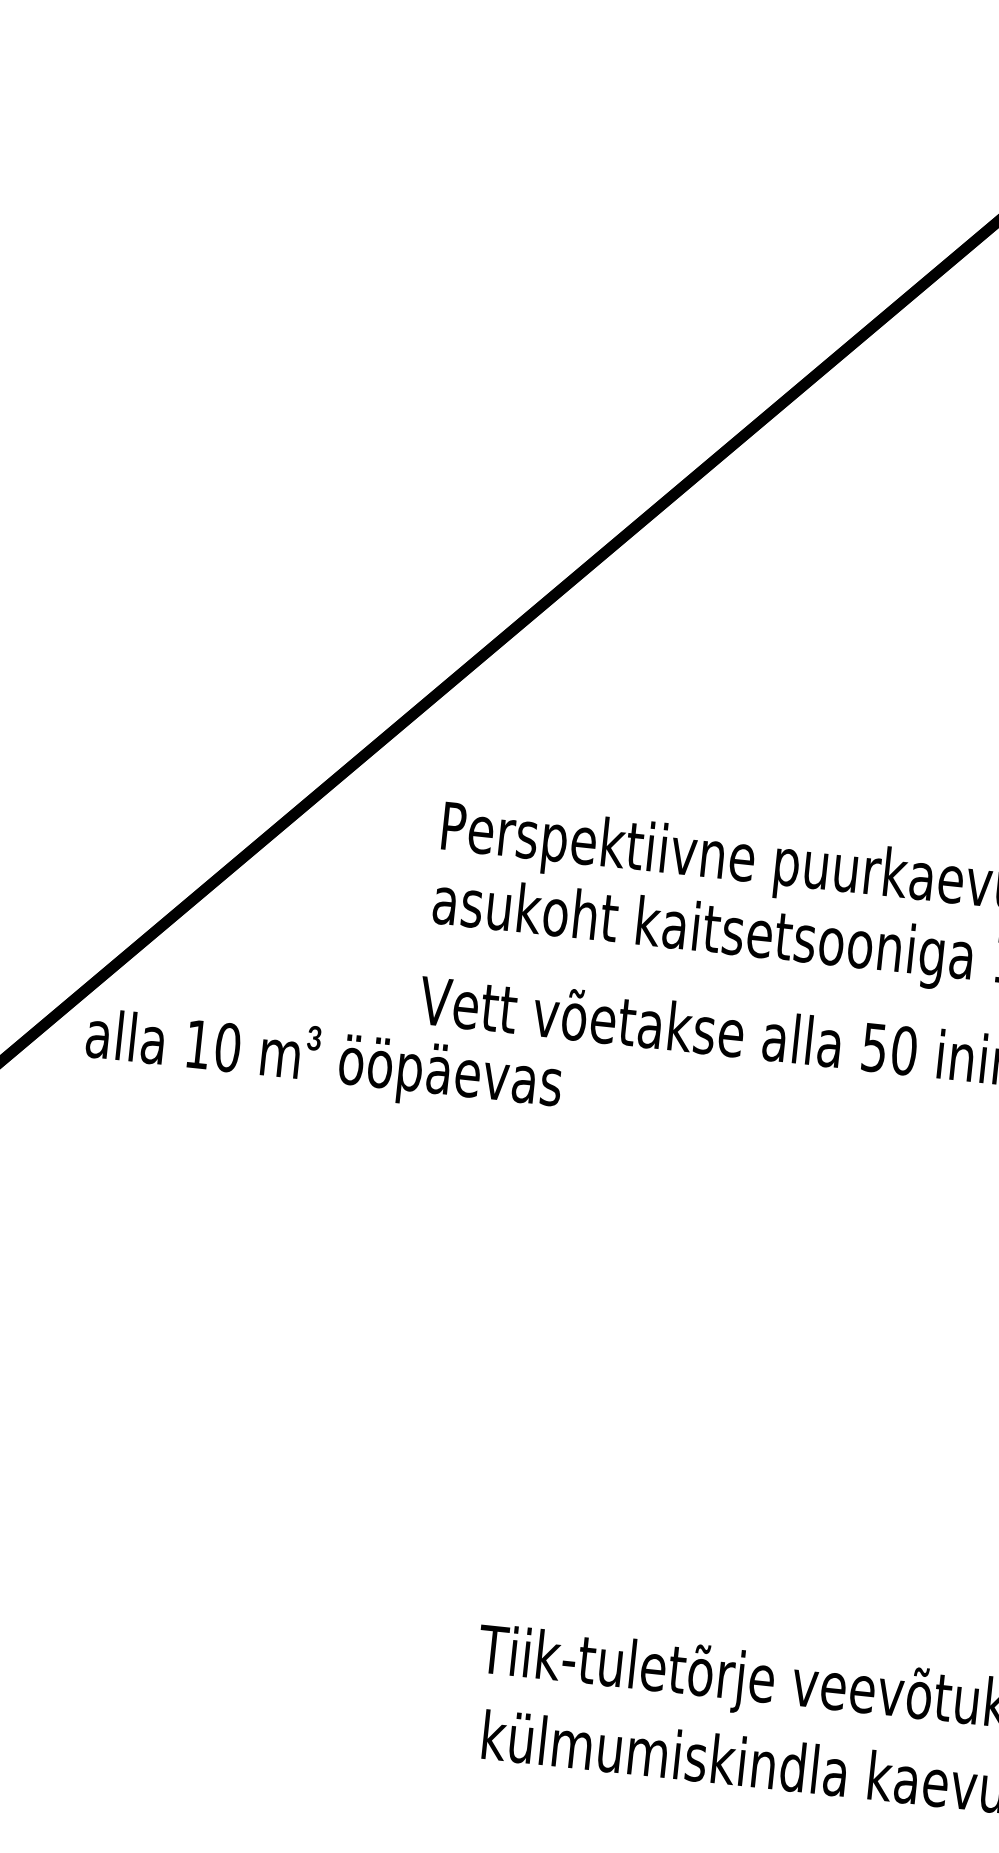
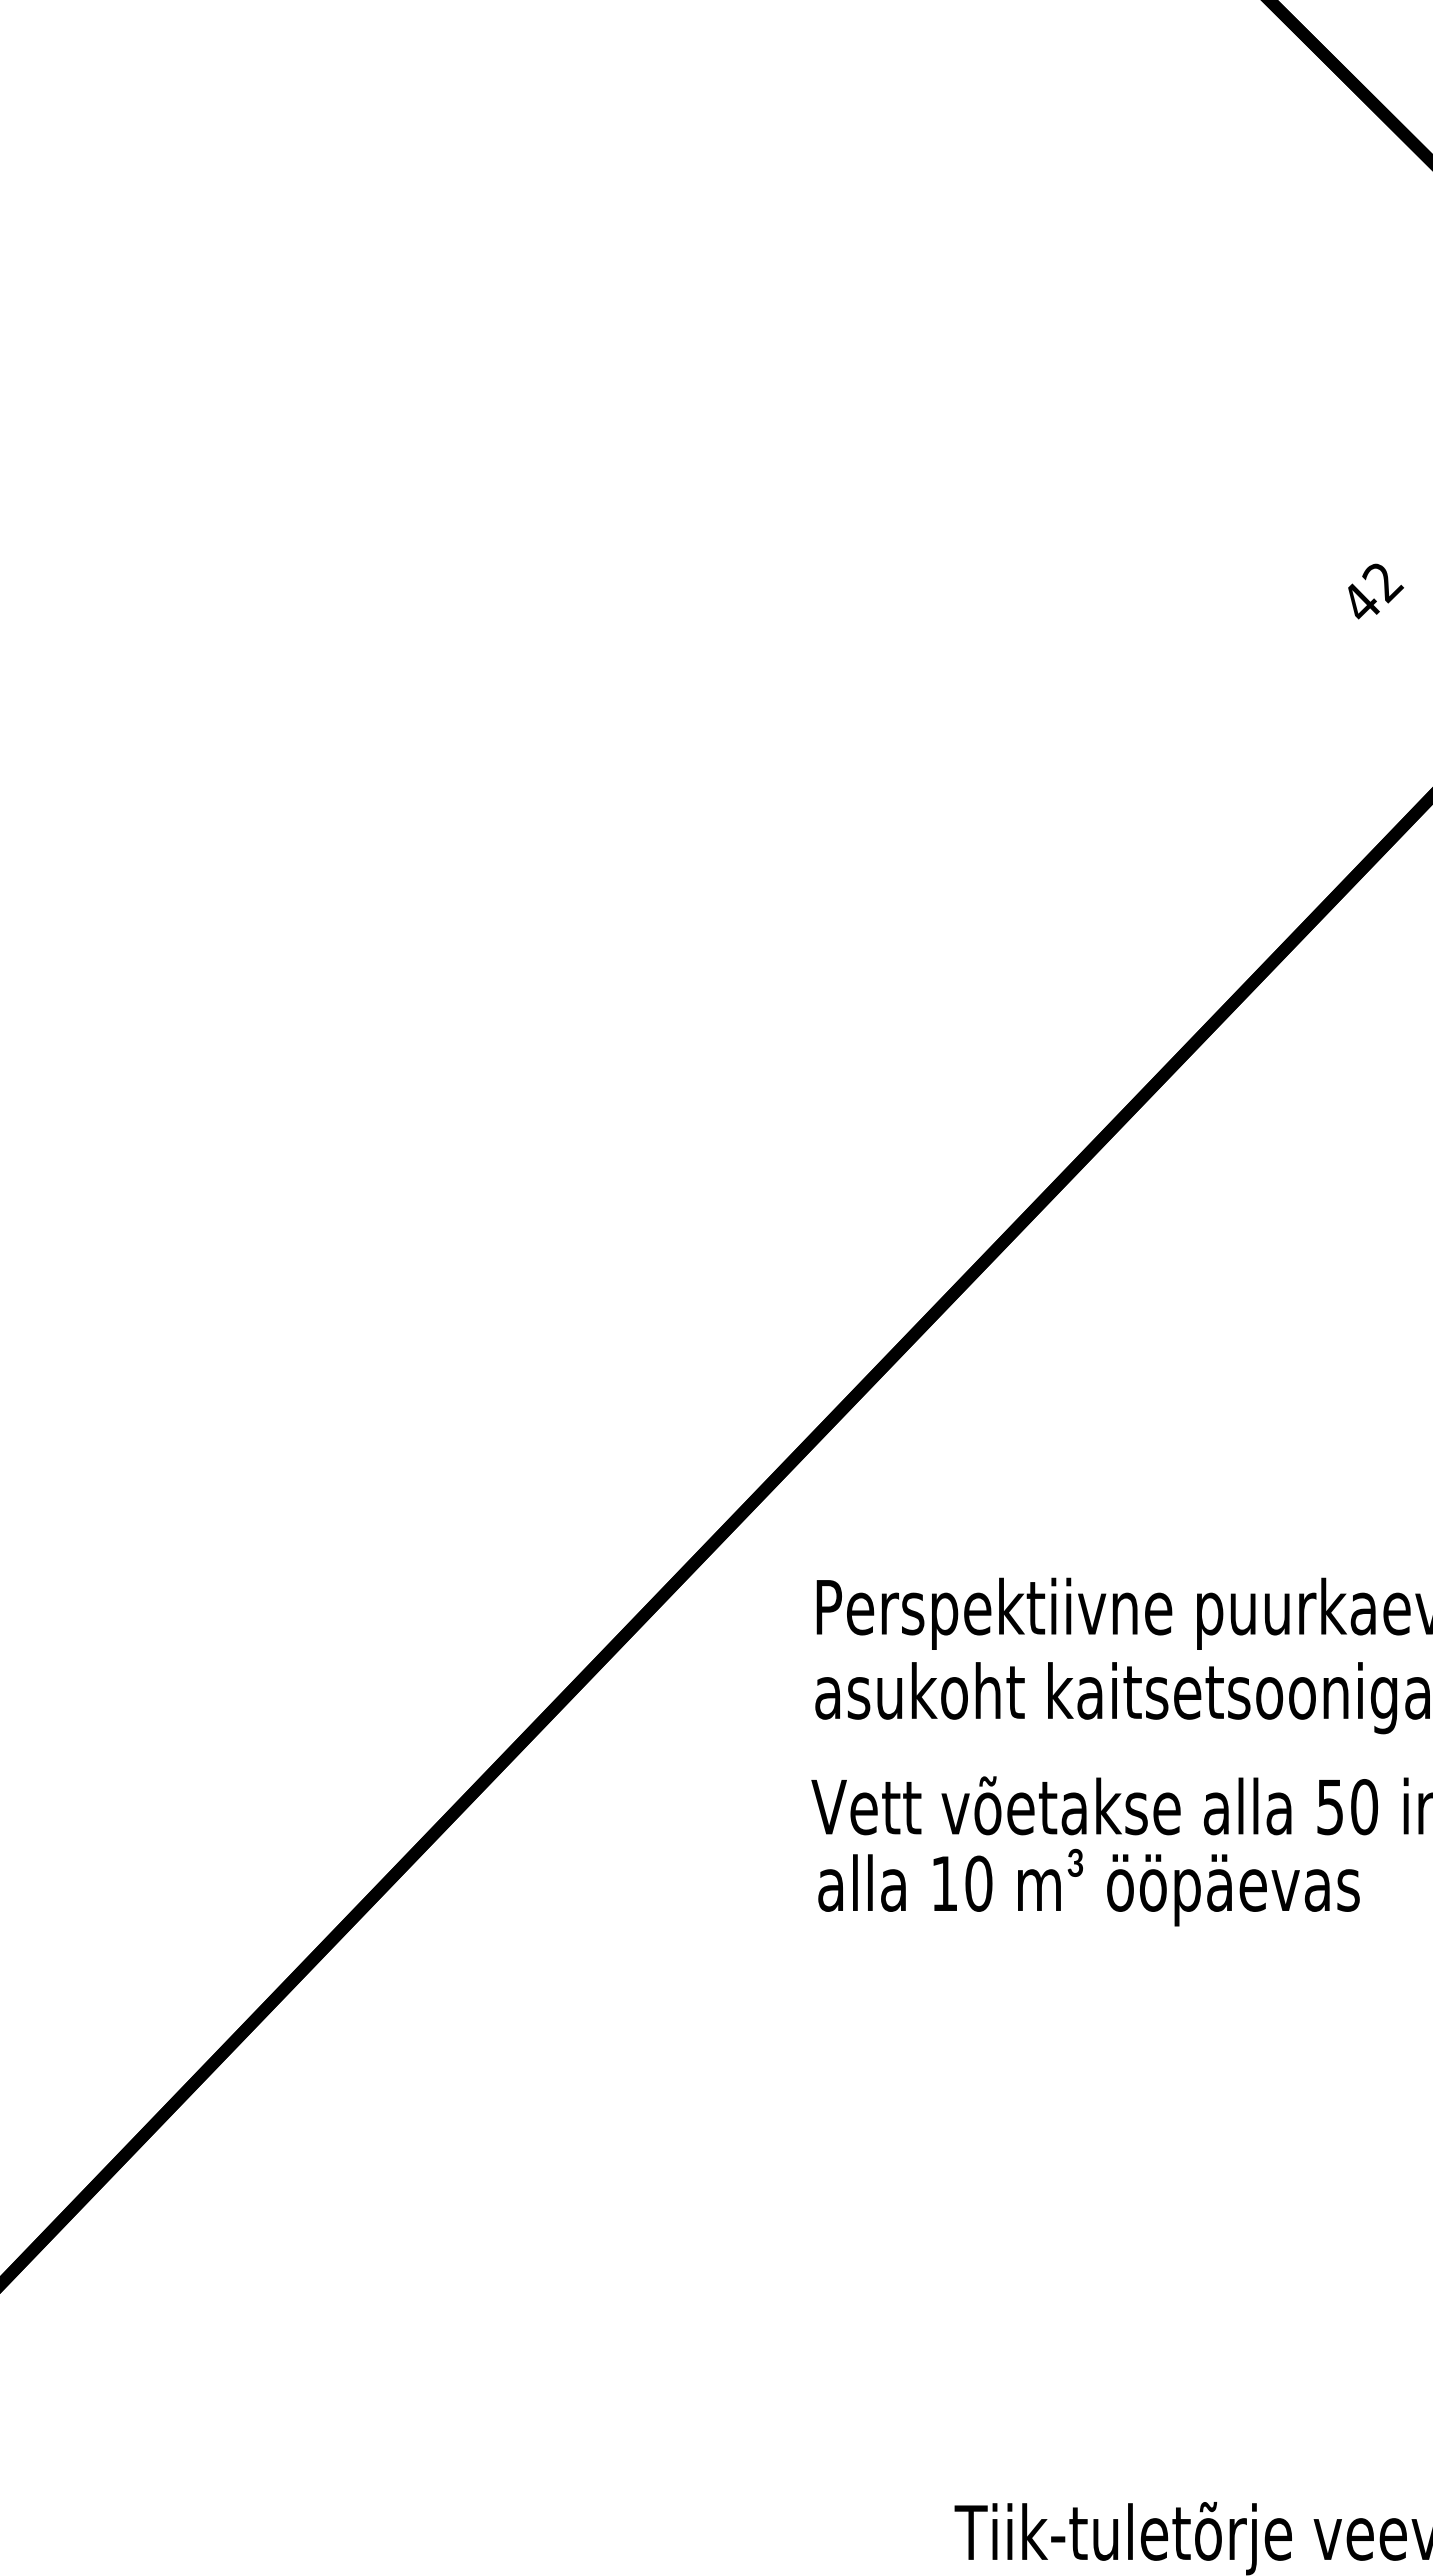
text: (323, 1060) -> (1088, 1887), moved

